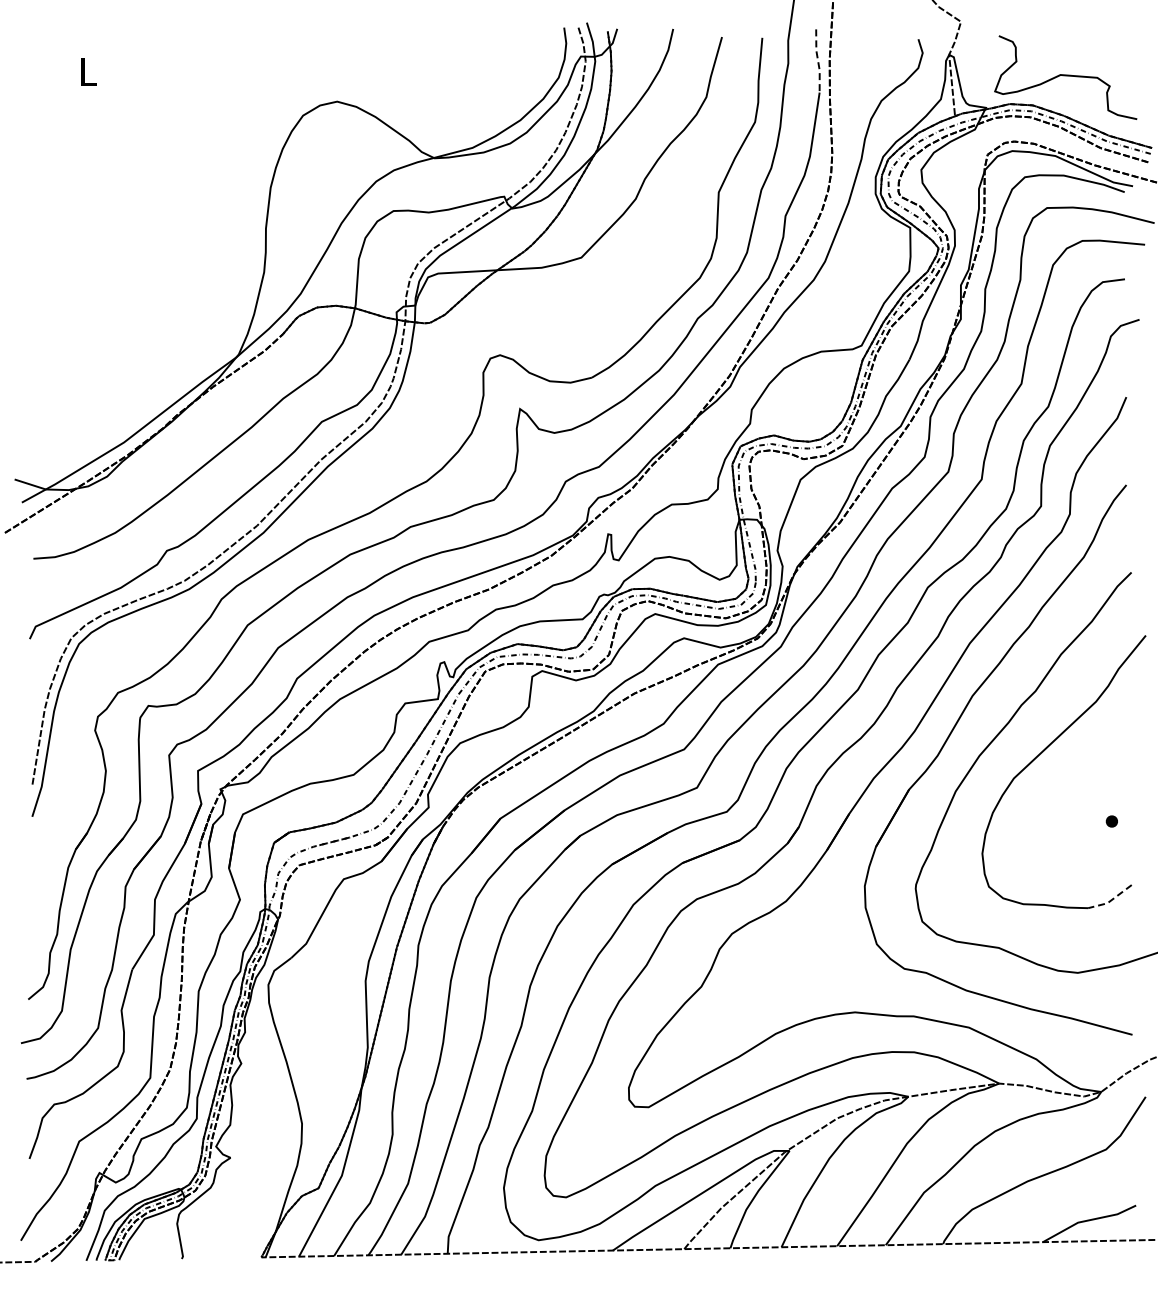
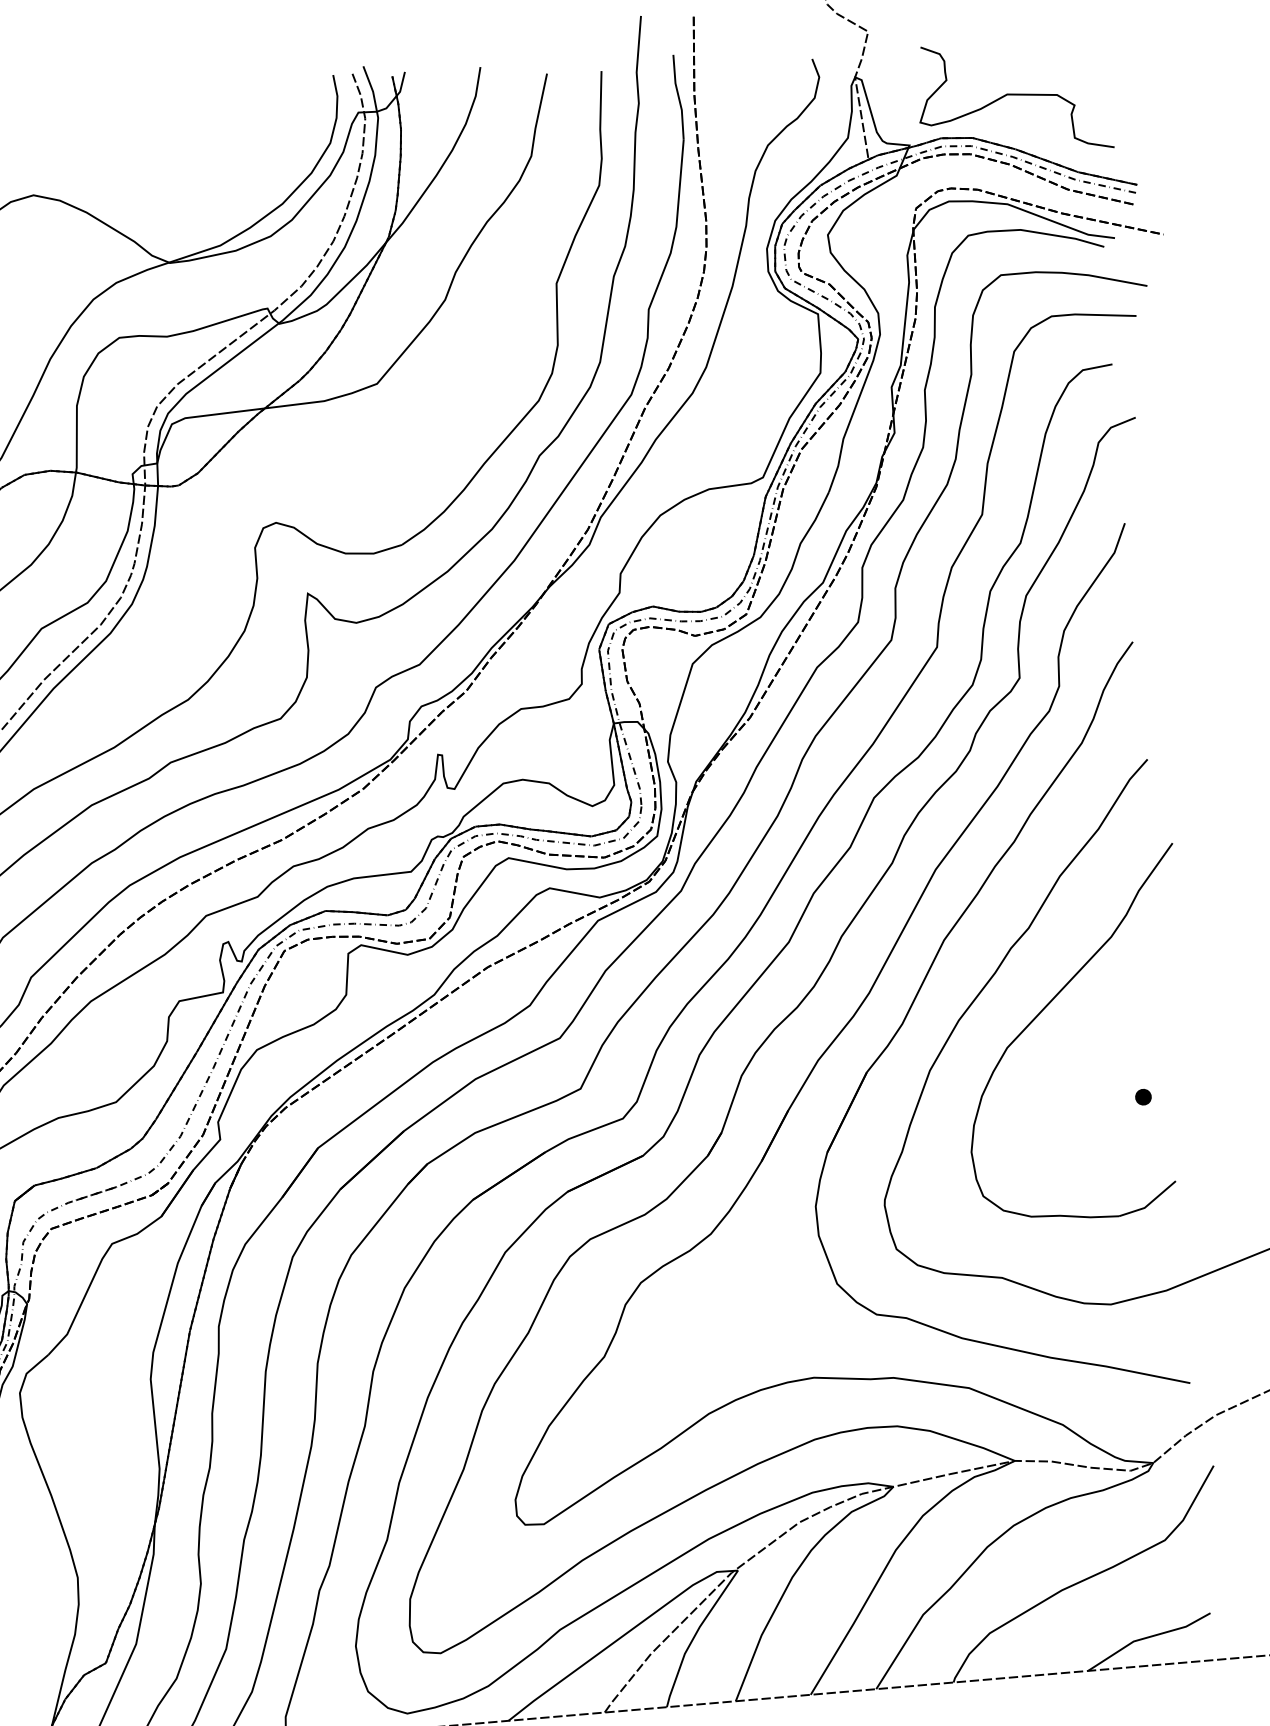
line: (818, 61) -> (679, 97), dashed -> solid
line: (1111, 900) -> (1149, 1203), dashed -> solid

